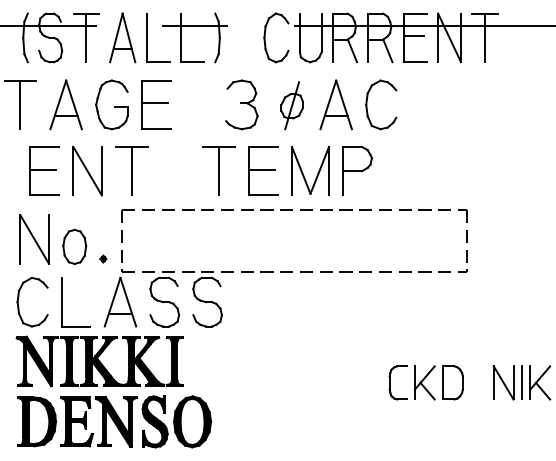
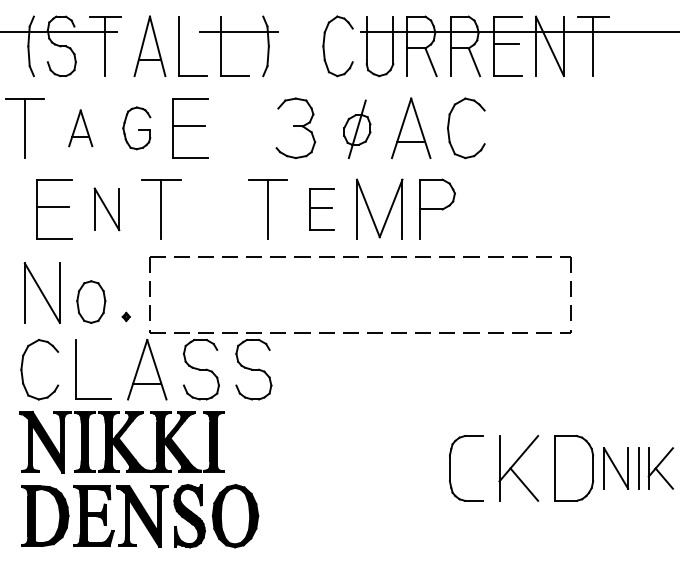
part: (65, 104) -> (80, 127), size x0.6
part: (111, 104) -> (136, 127), size x0.7
part: (87, 170) -> (106, 208), size x0.7
part: (263, 170) -> (322, 208), size x0.7
part: (425, 382) -> (520, 467), size x1.6

